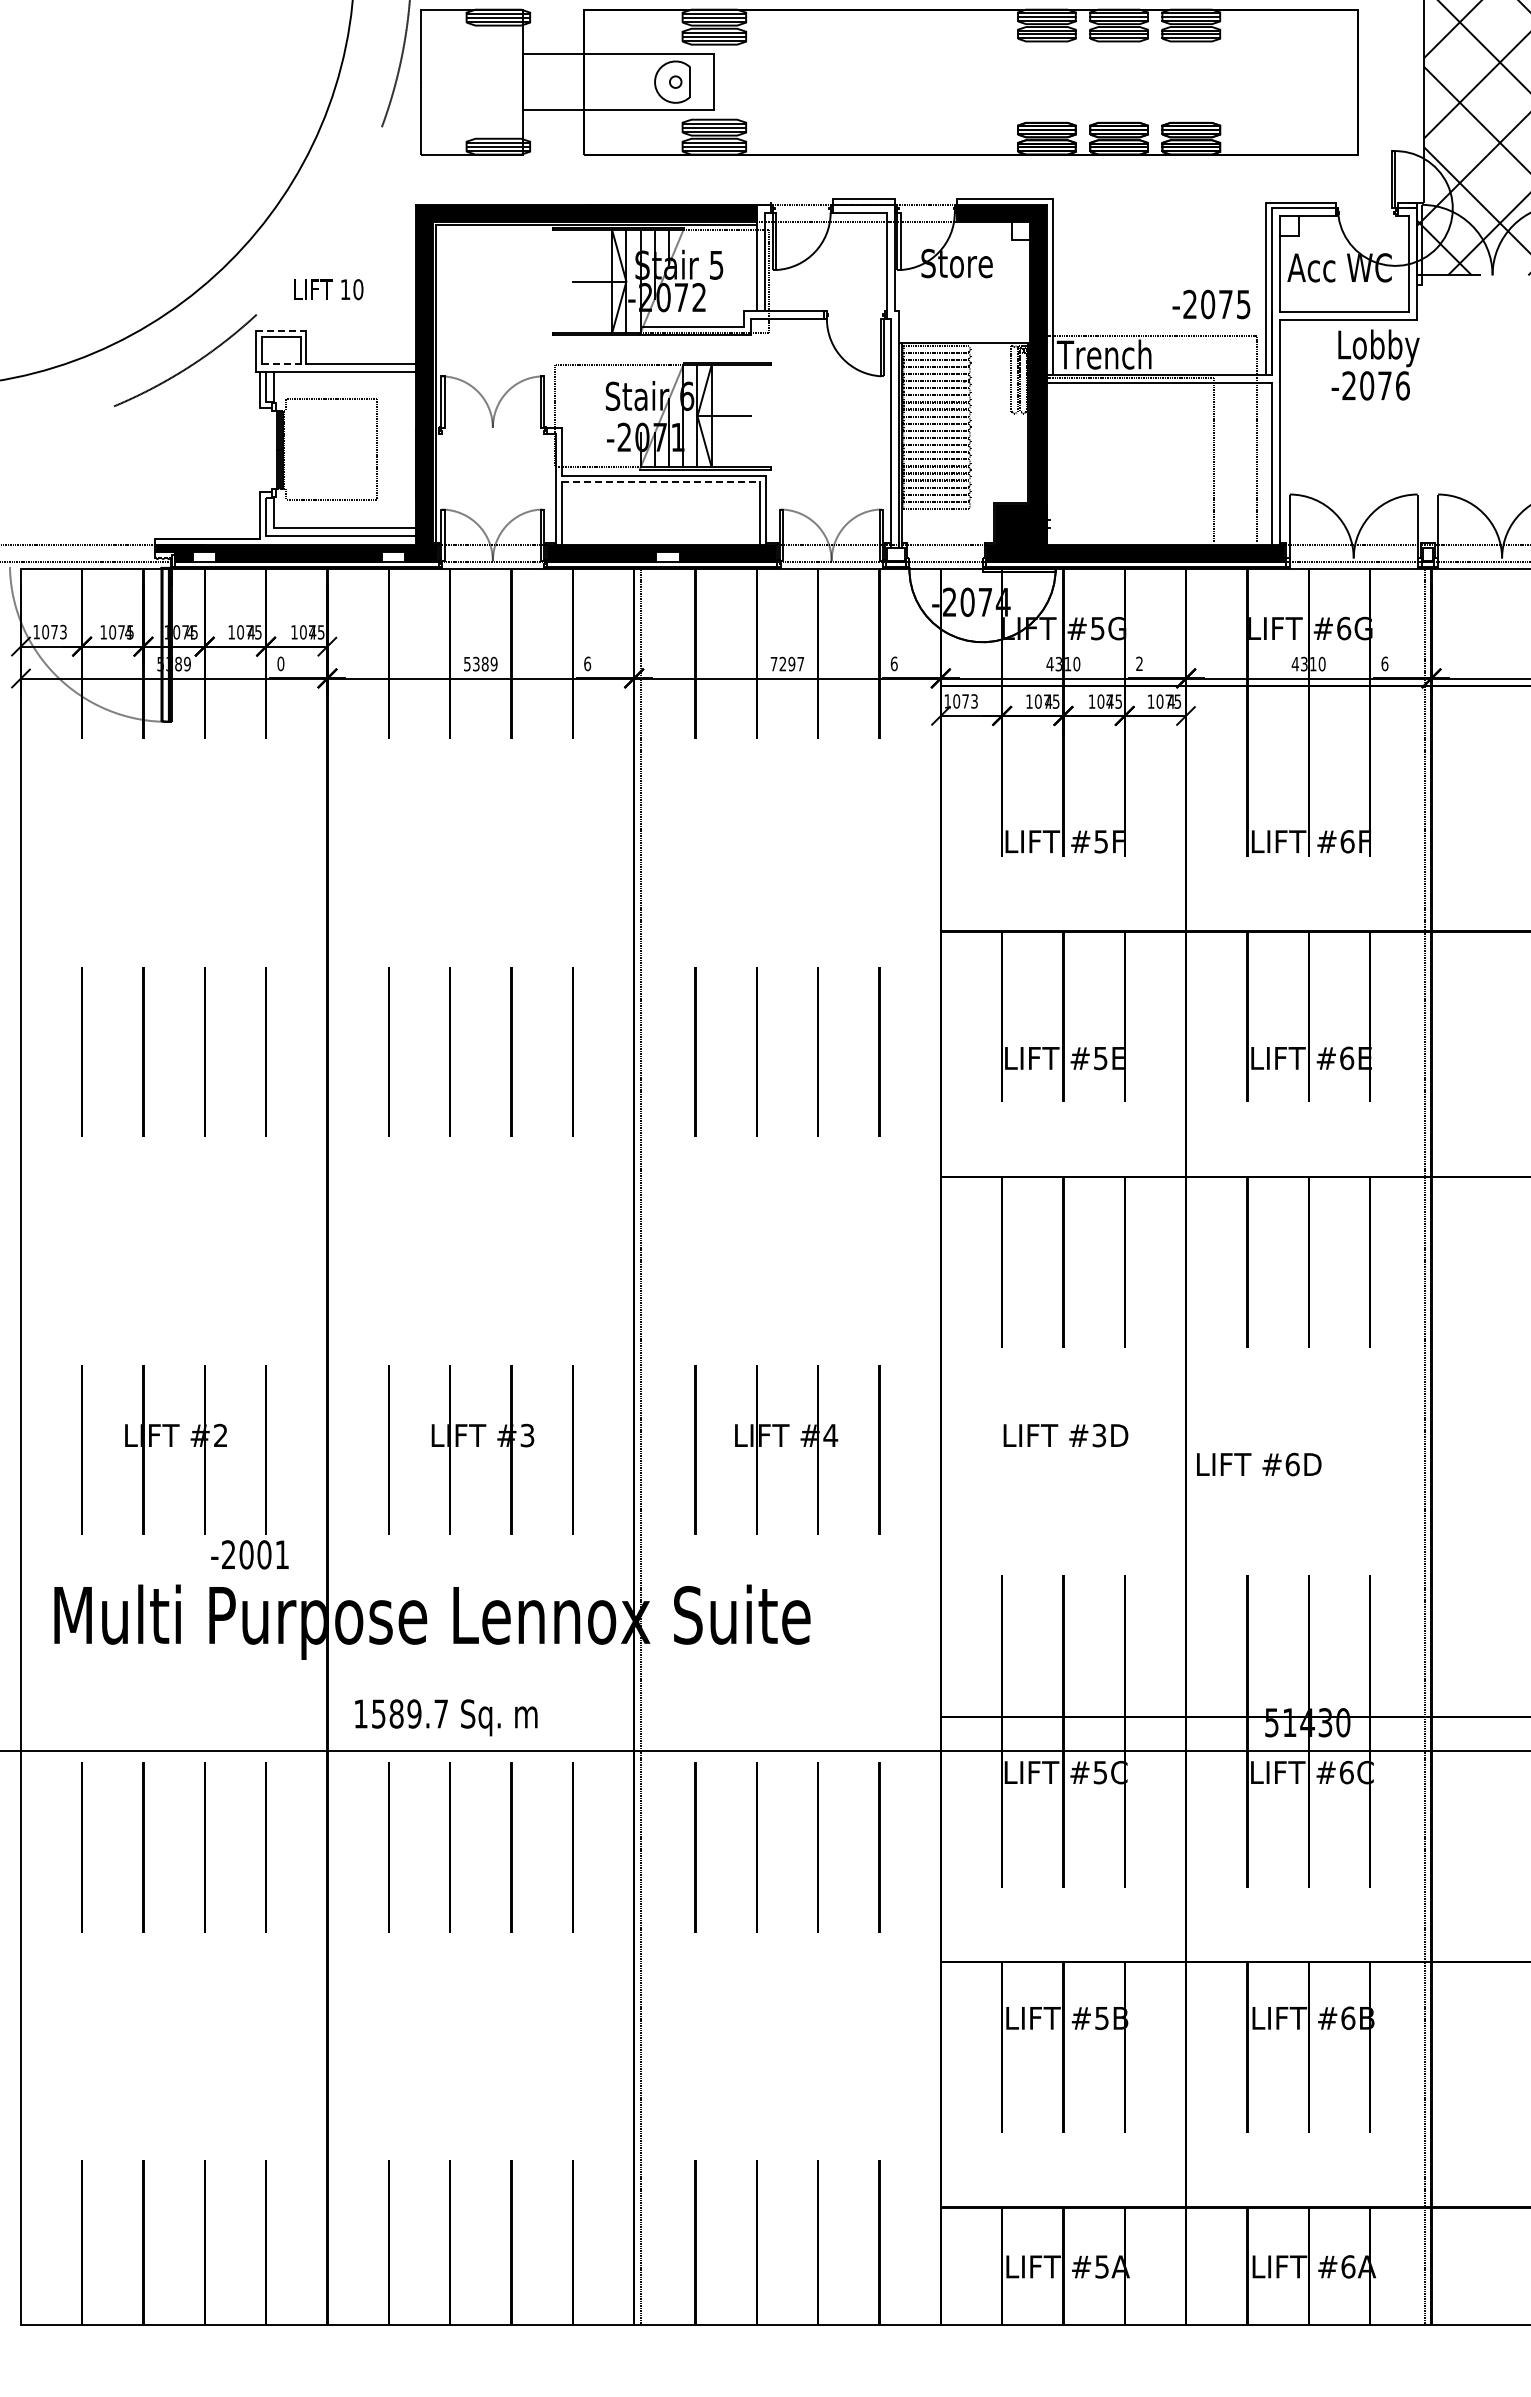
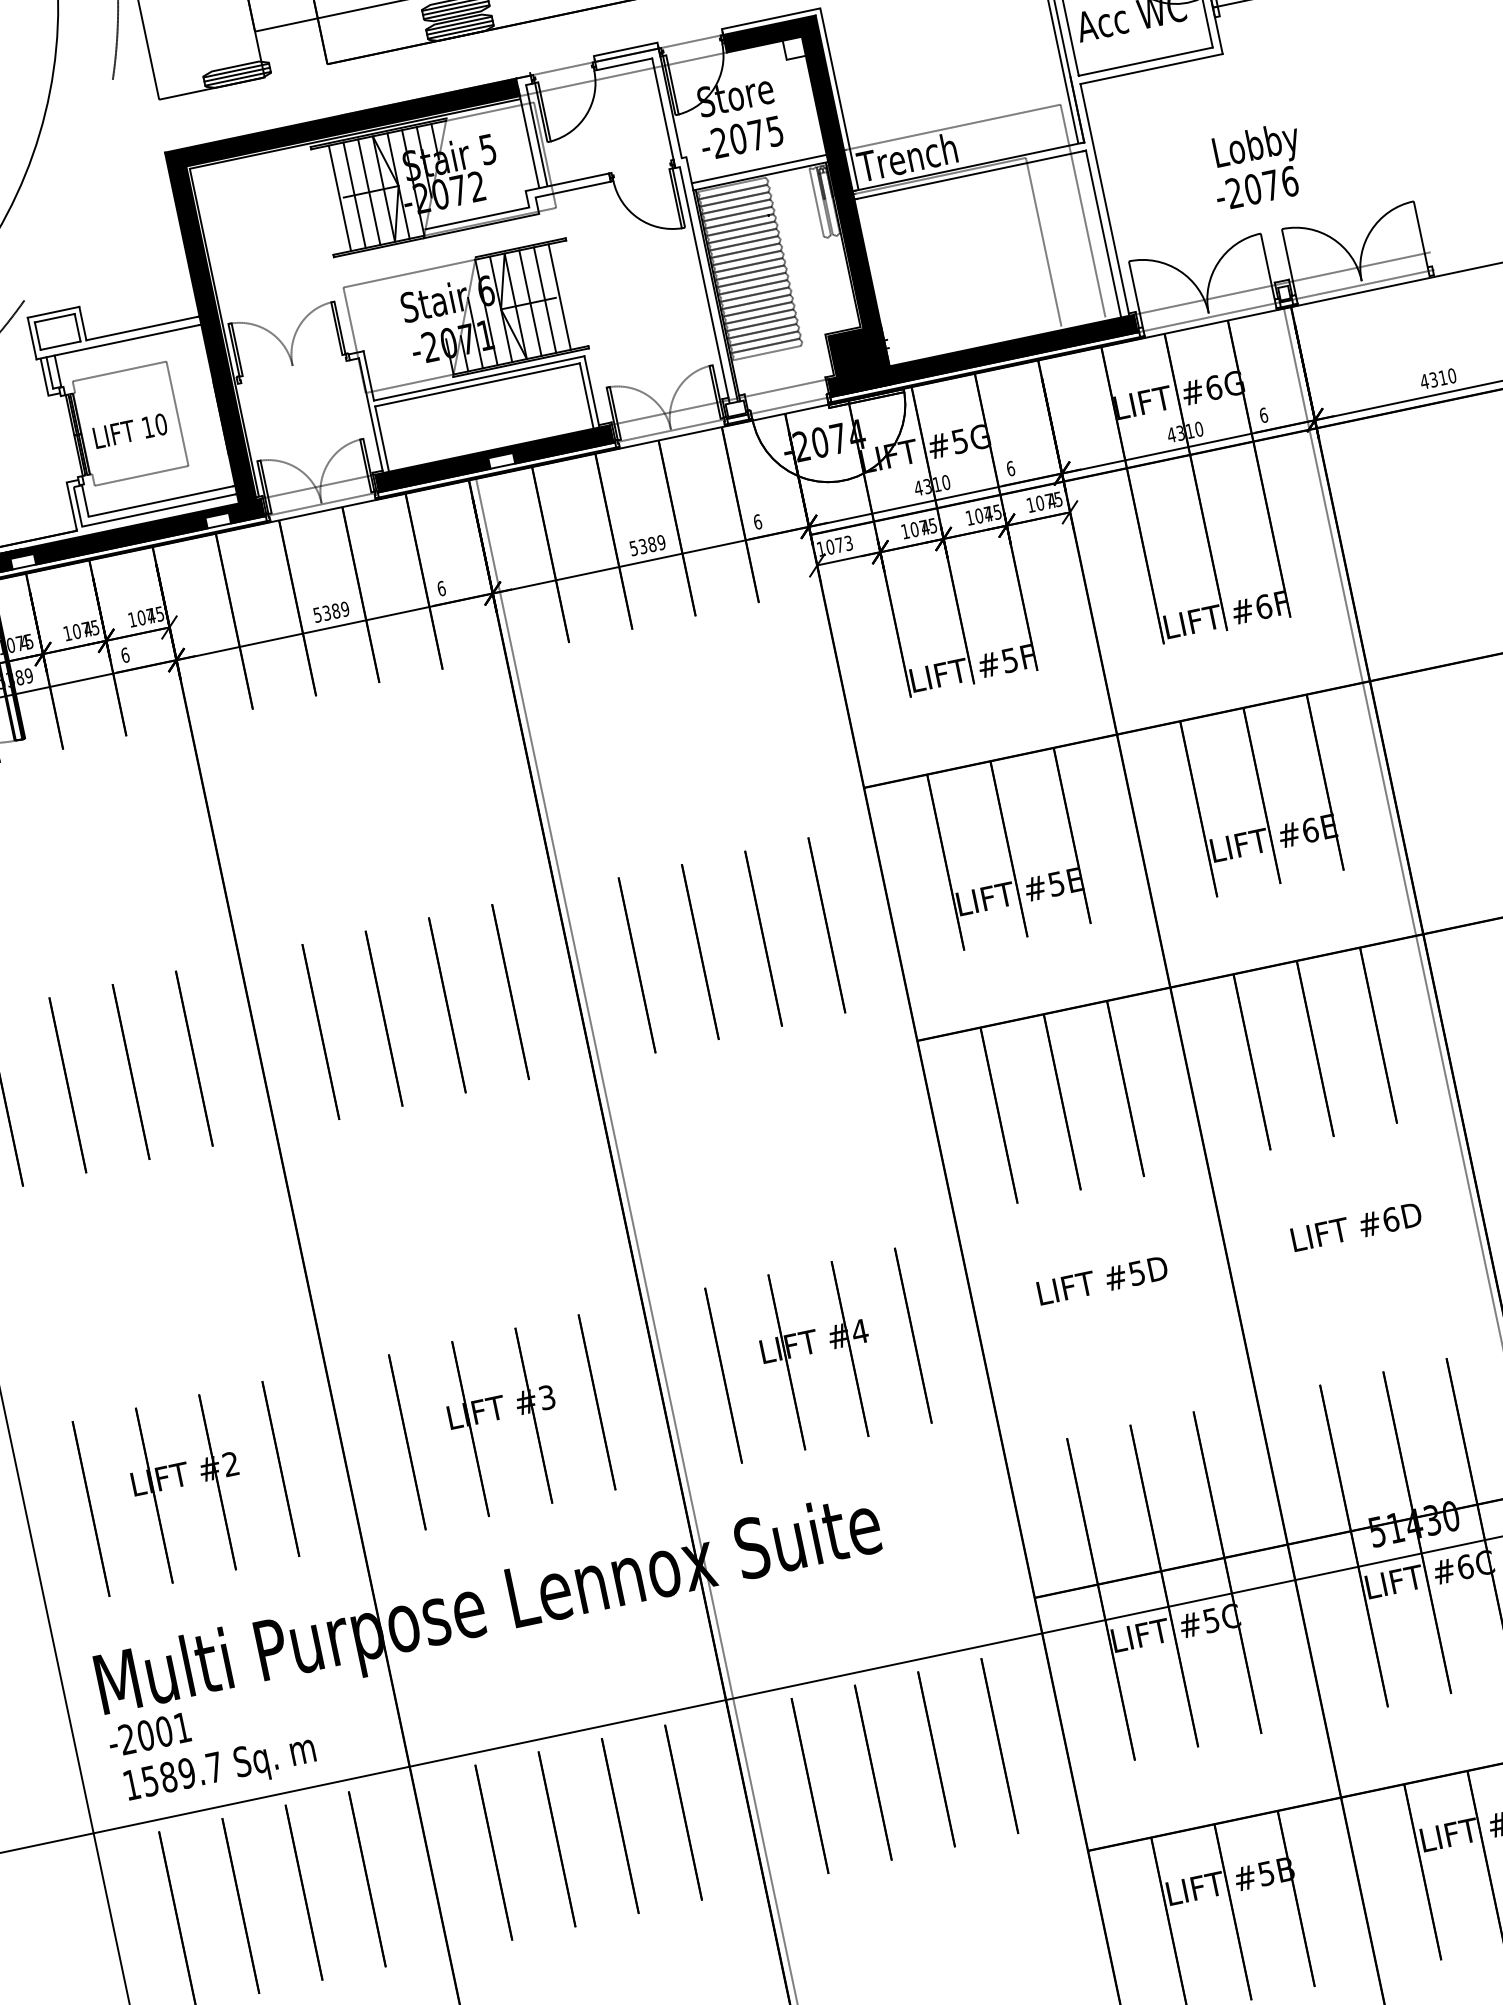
line: (569, 281) -> (339, 198), added
line: (583, 281) -> (354, 195), added
line: (598, 281) -> (369, 191), added
text: (328, 289) -> (130, 430), moved
text: (1211, 304) -> (741, 138), moved
line: (281, 331) -> (53, 312), dashed -> solid
line: (964, 336) -> (759, 169), added
line: (281, 363) -> (60, 345), dashed -> solid
text: (1375, 364) -> (1257, 165), moved
line: (725, 416) -> (530, 303), added
line: (740, 416) -> (545, 300), added
line: (754, 416) -> (559, 297), added
line: (661, 481) -> (478, 384), dashed -> solid
text: (280, 663) -> (124, 654), 0 -> 6
text: (787, 663) -> (647, 544), 7297 -> 5389
text: (1139, 663) -> (1010, 468), 2 -> 6
text: (1099, 1434) -> (1136, 1272), #3D -> #5D
text: (1259, 1464) -> (1356, 1226), moved
text: (249, 1554) -> (148, 1734), moved
text: (446, 1717) -> (220, 1769), moved

